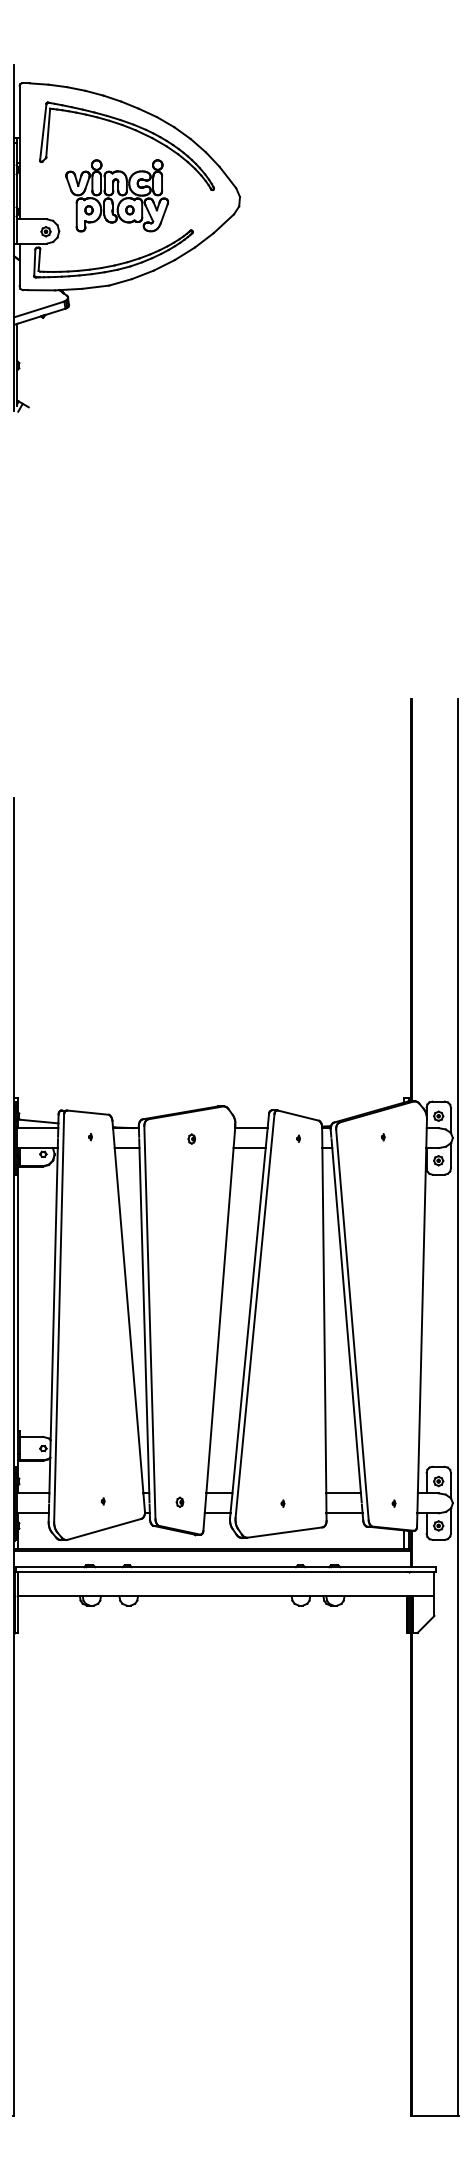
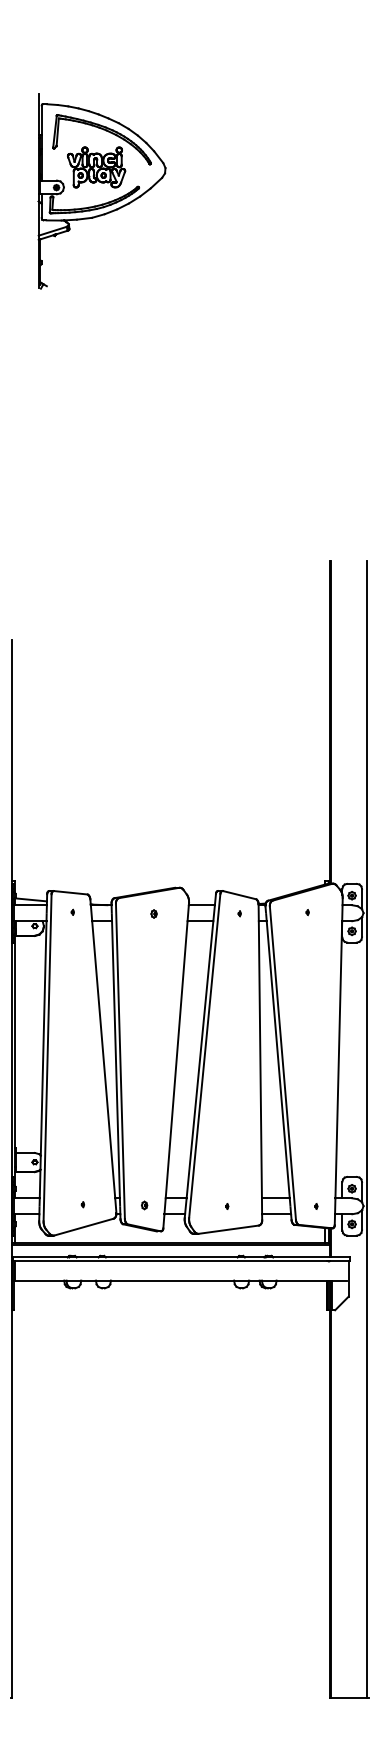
part: (126, 238) -> (101, 191), size x0.7

